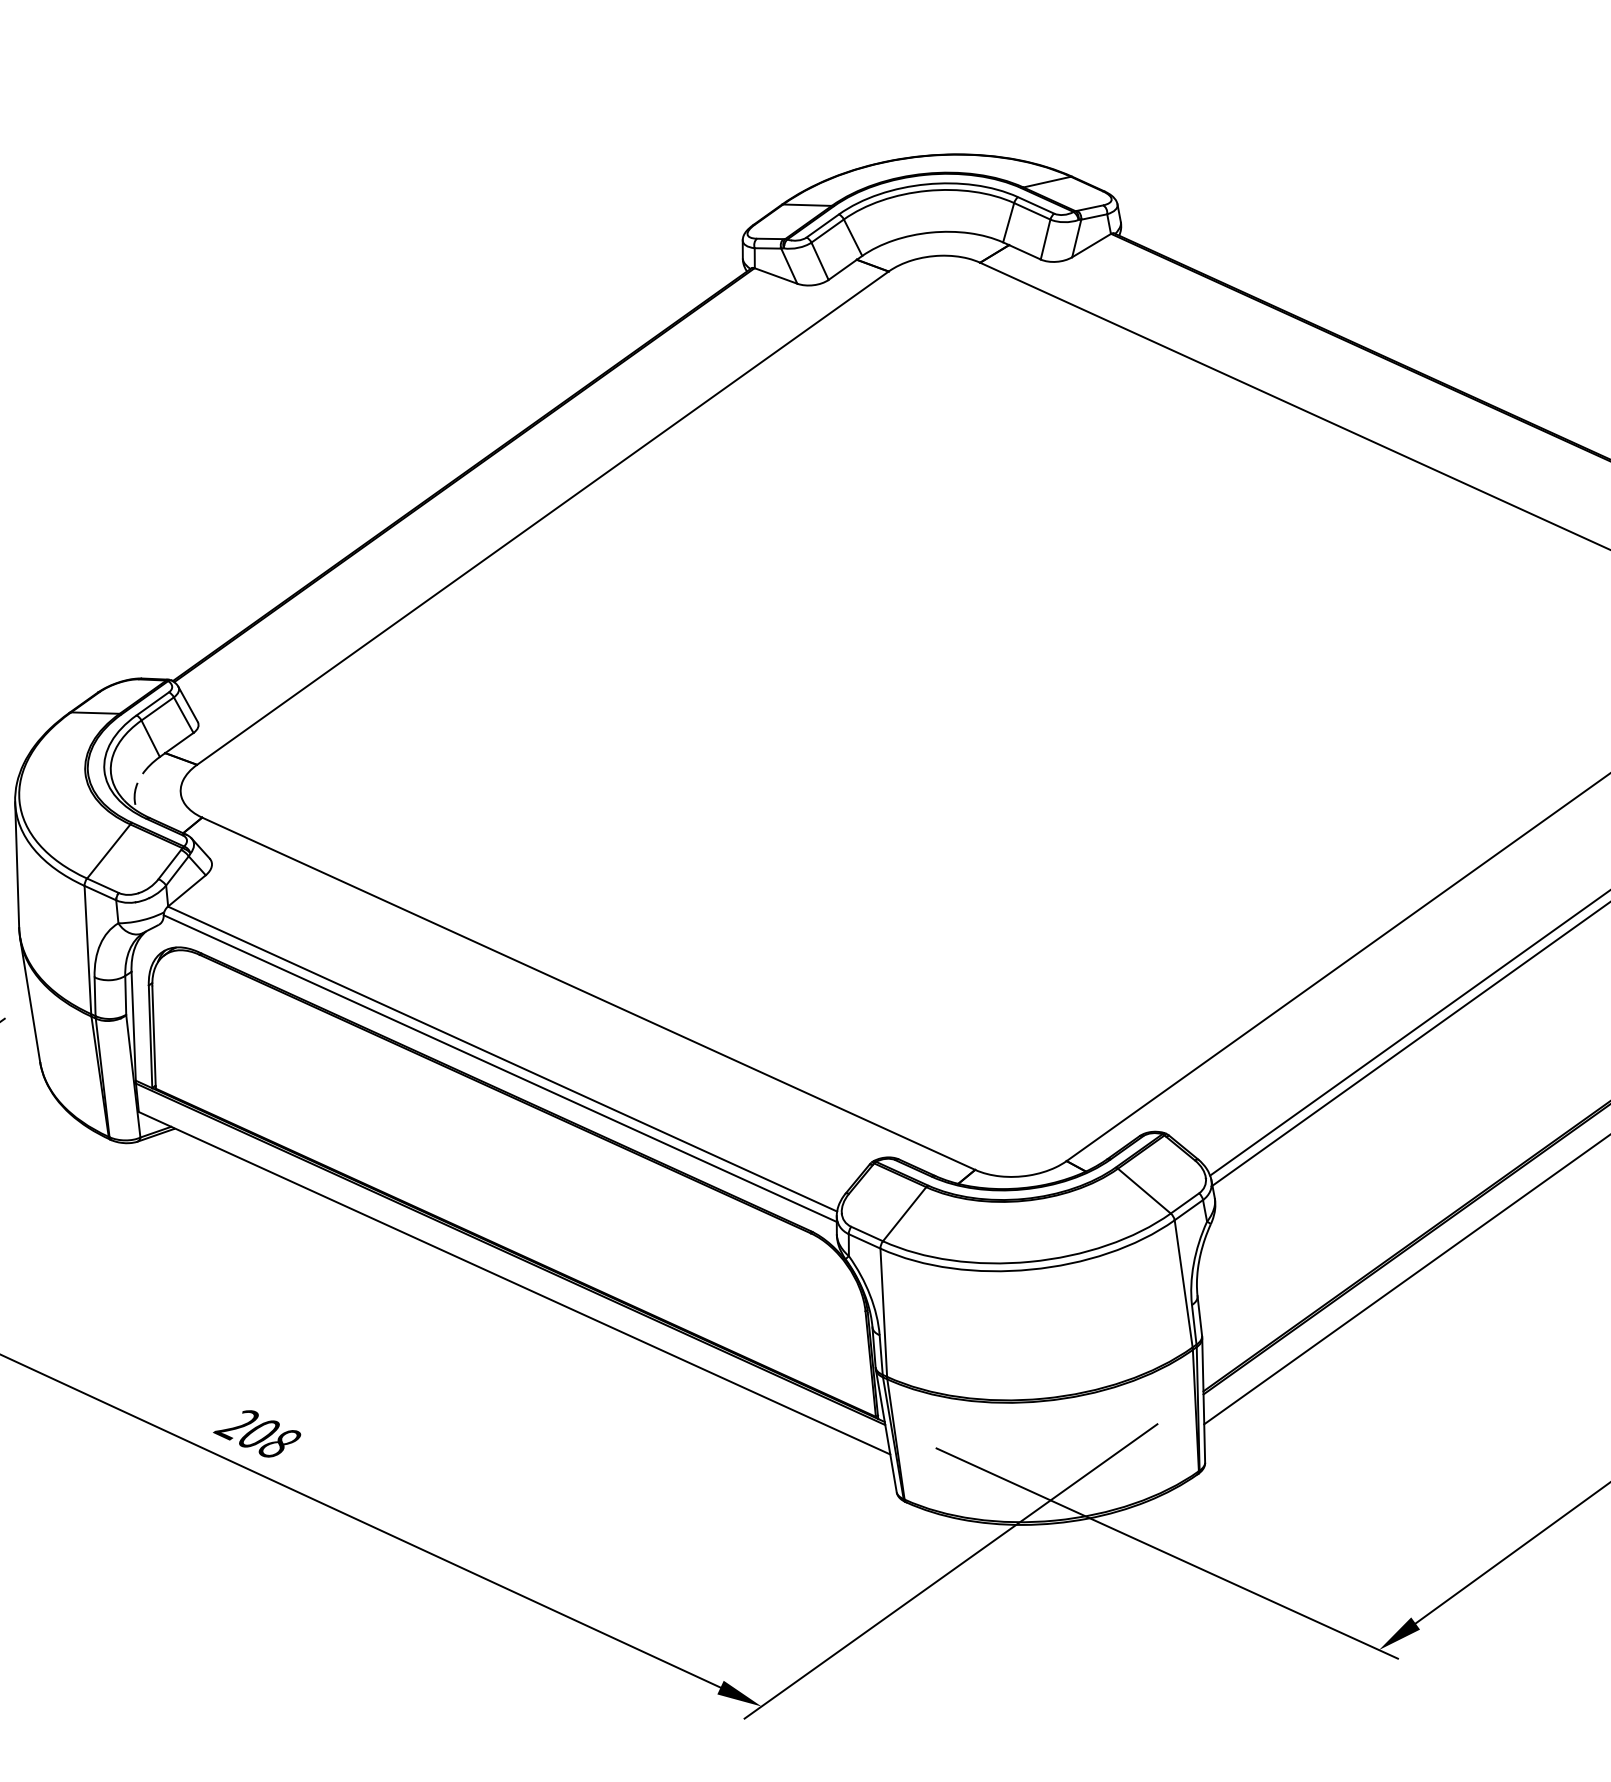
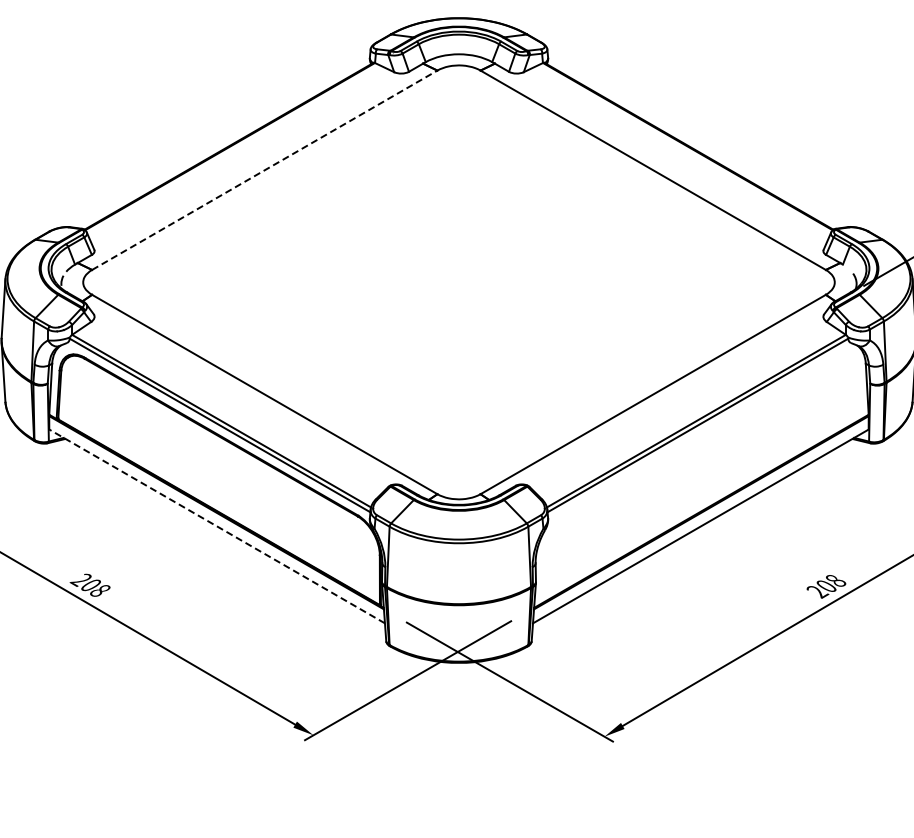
line: (544, 518) -> (265, 170), solid -> dashed
line: (515, 1283) -> (217, 526), solid -> dashed

